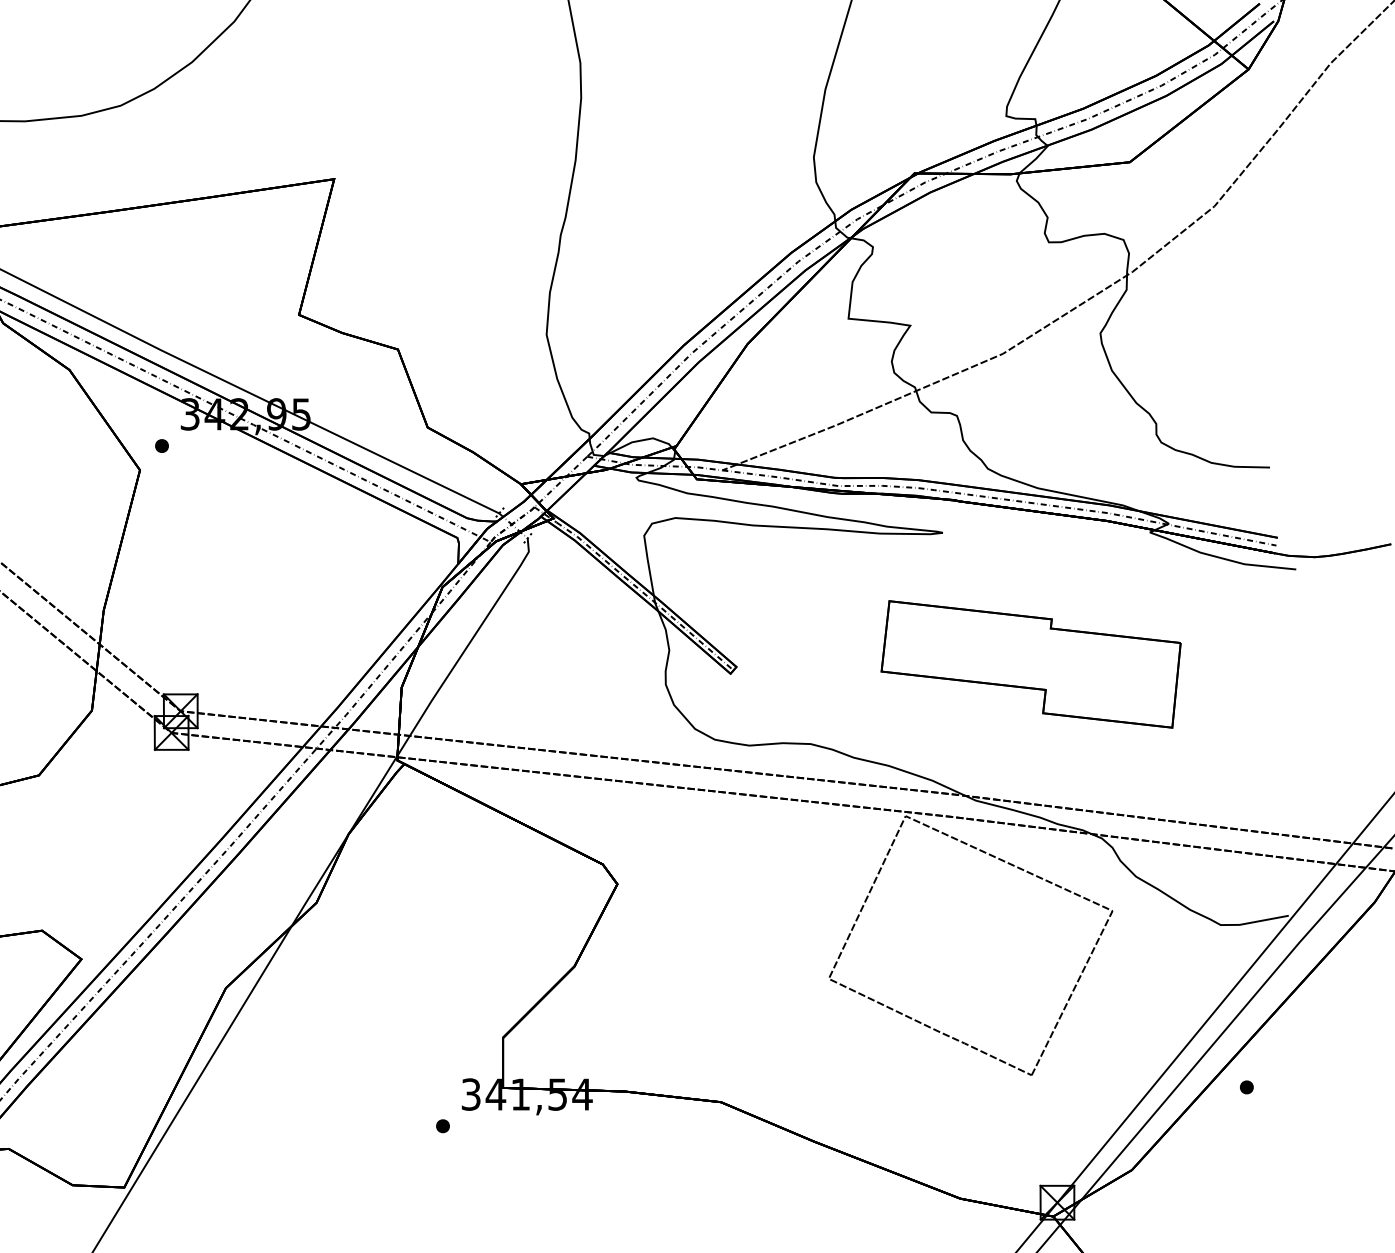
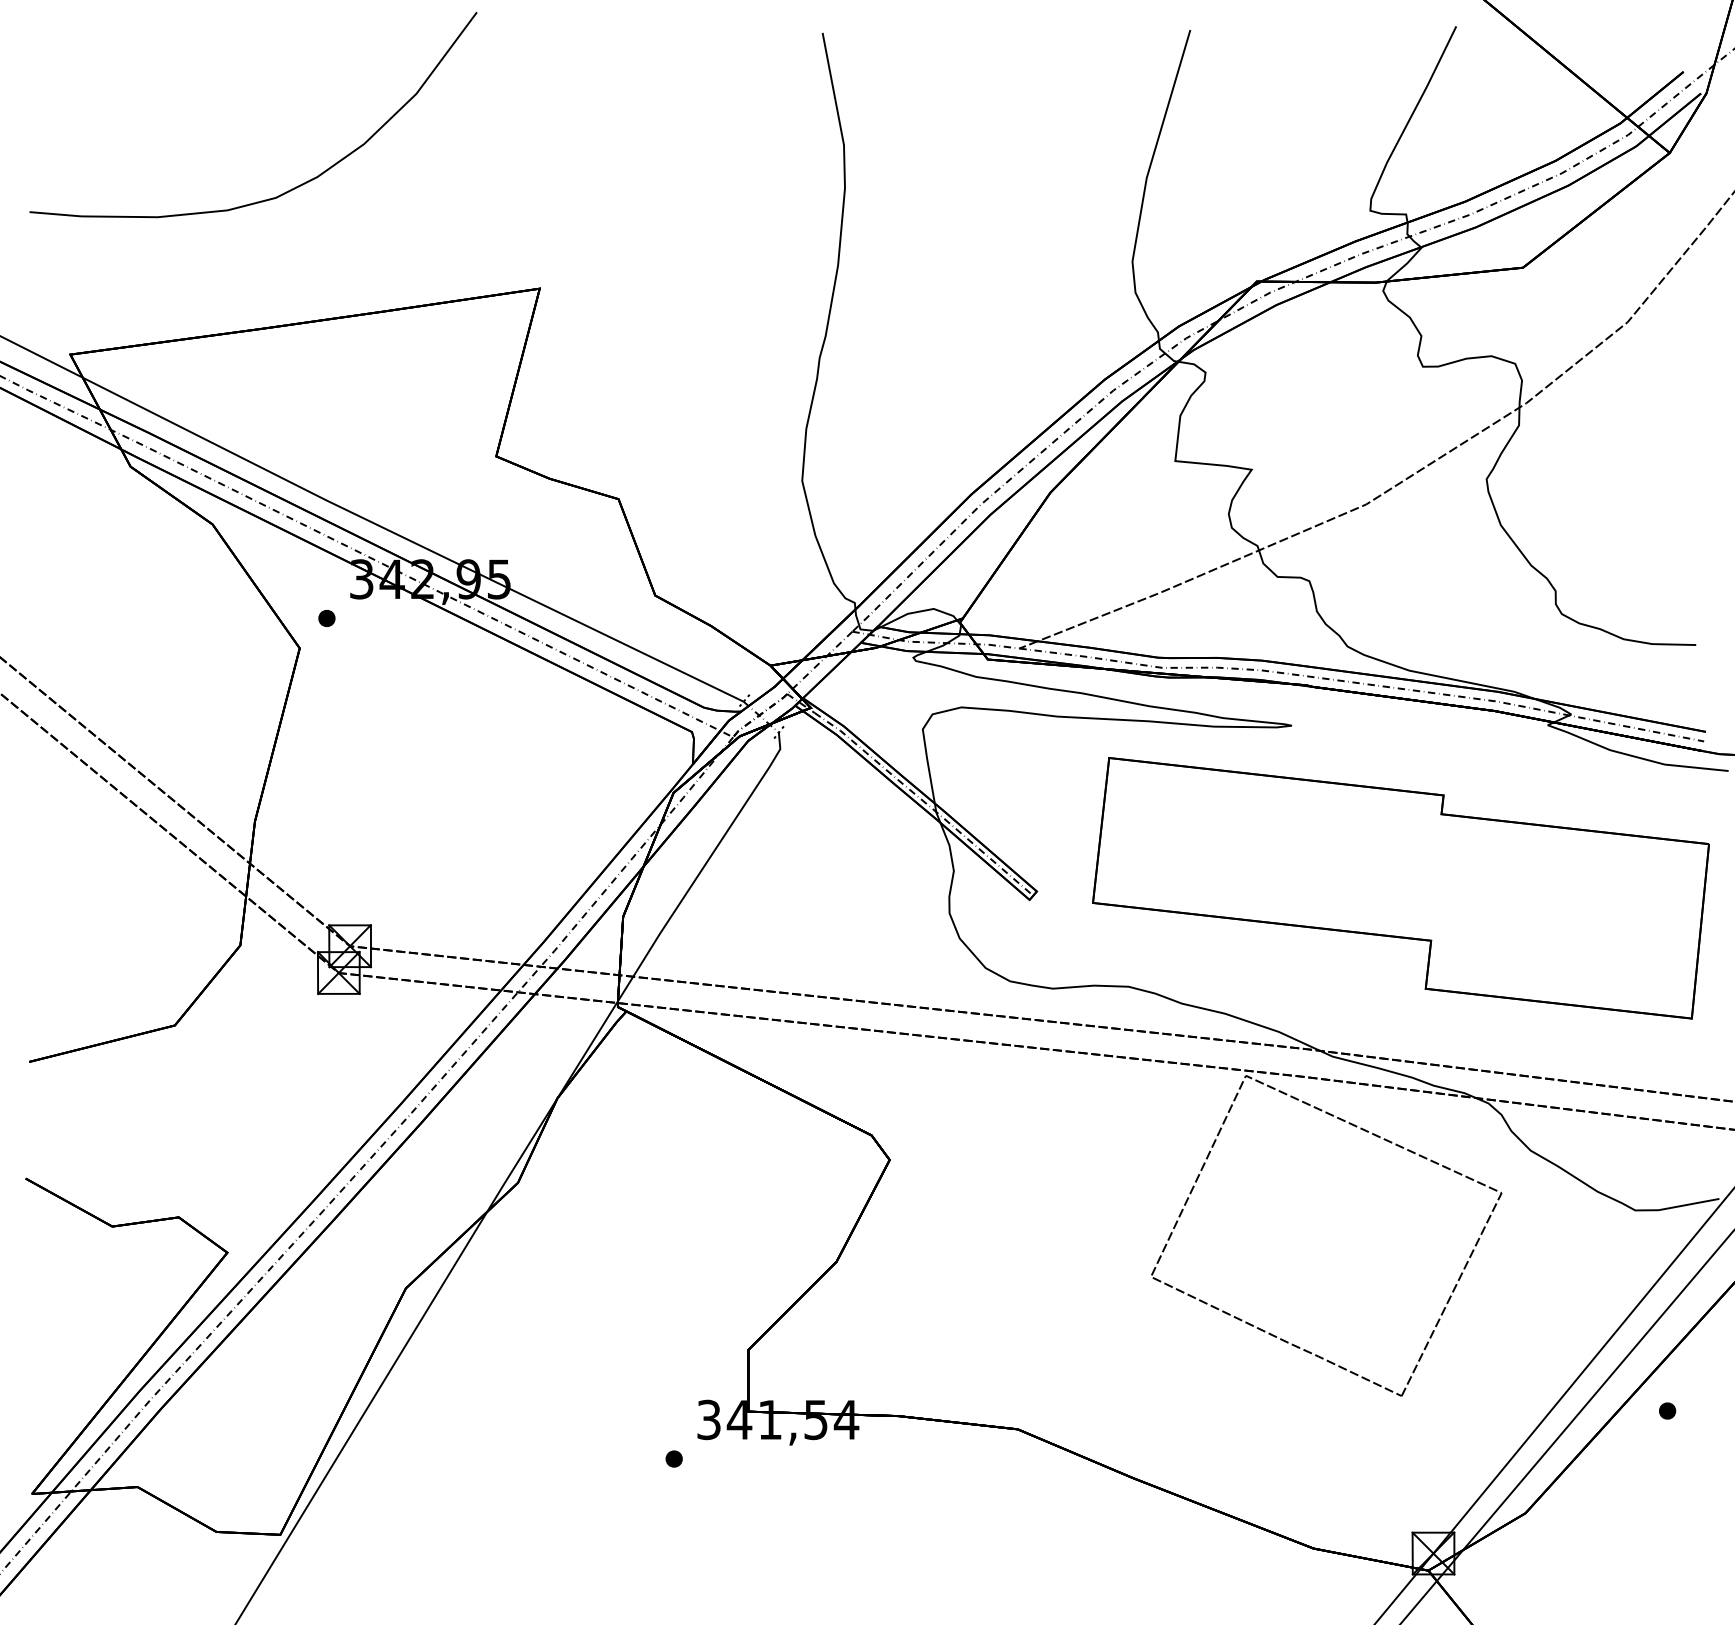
part: (1030, 664) -> (1400, 888), size x1.67

